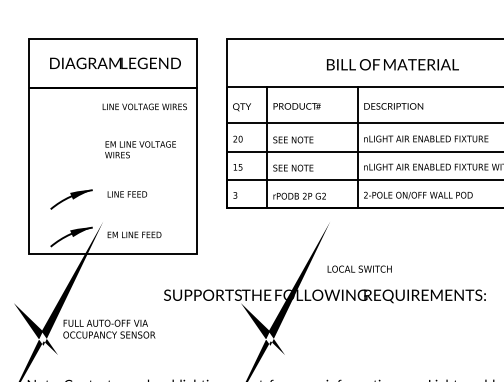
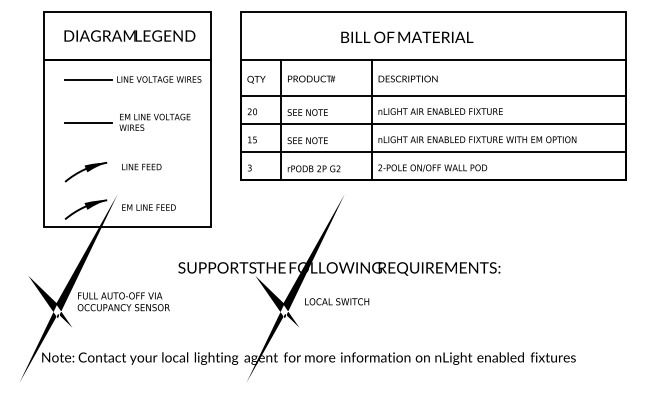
line: (74, 107) -> (88, 80), added
line: (74, 149) -> (88, 122), added
text: (360, 268) -> (337, 301), moved

